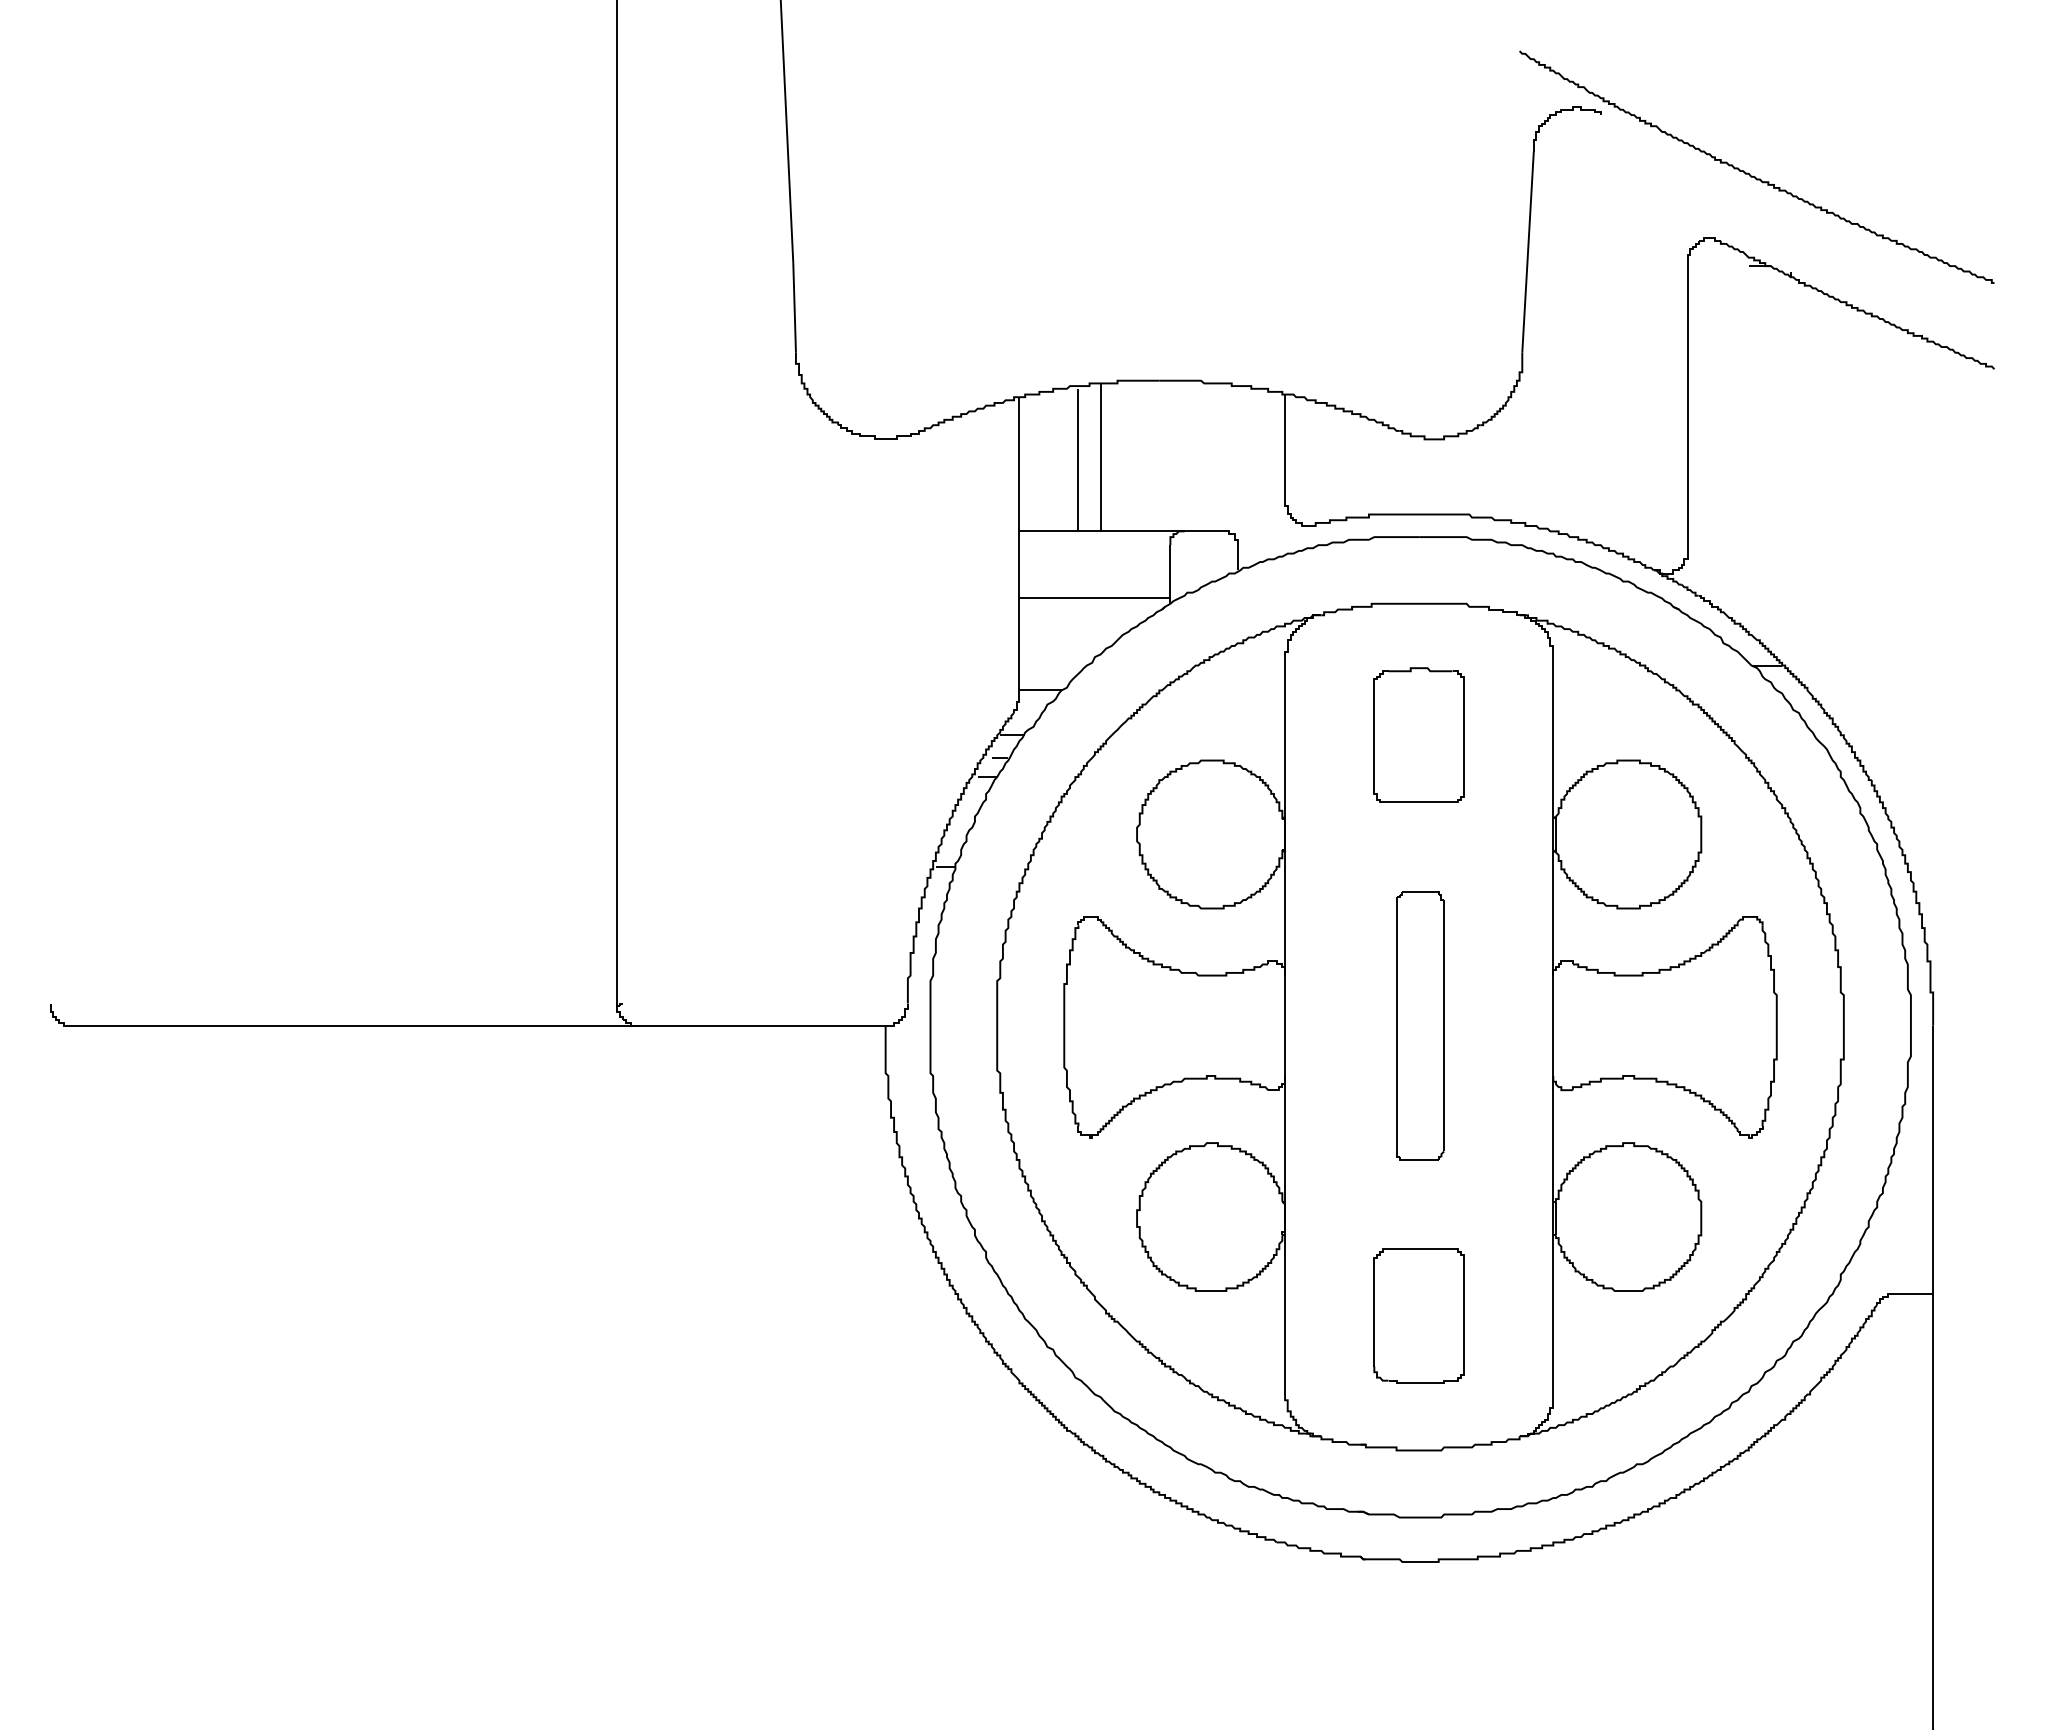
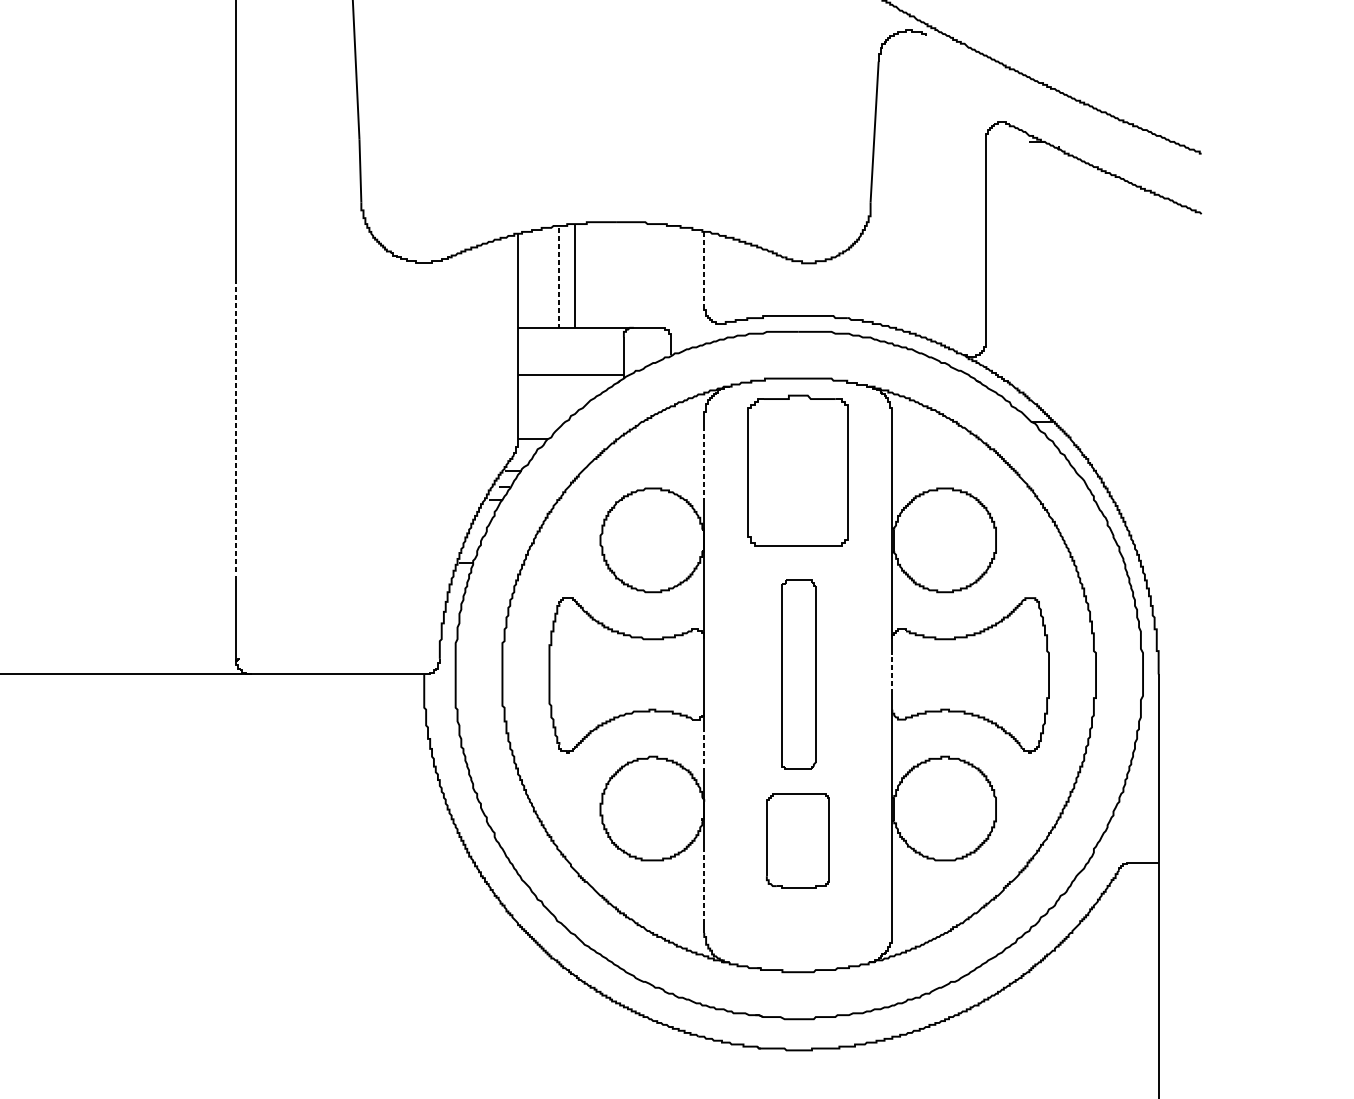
line: (1285, 449) -> (704, 270), solid -> dashed
line: (1078, 460) -> (559, 278), solid -> dashed
line: (617, 677) -> (236, 430), solid -> dashed
line: (1285, 726) -> (704, 464), solid -> dashed
part: (1418, 734) -> (797, 470), size x1.6
line: (1553, 1025) -> (892, 674), solid -> dashed
line: (1285, 1131) -> (704, 748), solid -> dashed
part: (1418, 1315) -> (797, 840), moved
line: (1285, 1326) -> (704, 885), solid -> dashed

